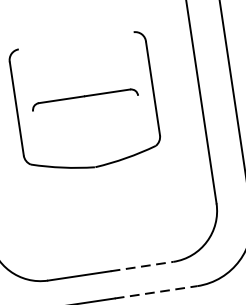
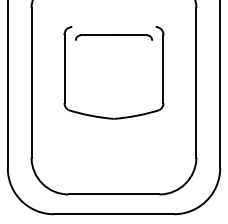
part: (84, 99) -> (113, 37), moved
line: (141, 266) -> (136, 194), dashed -> solid
line: (156, 292) -> (144, 214), dashed -> solid

